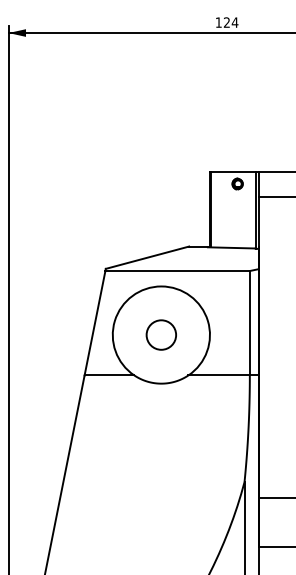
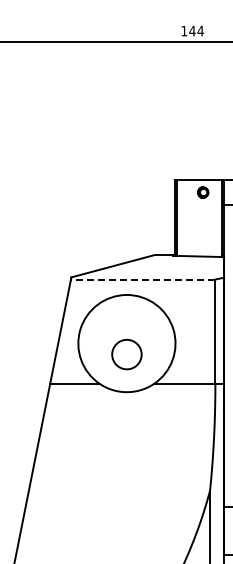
text: (226, 22) -> (192, 31), 124 -> 144
line: (177, 271) -> (143, 280), solid -> dashed
circle: (160, 334) -> (126, 354), moved

